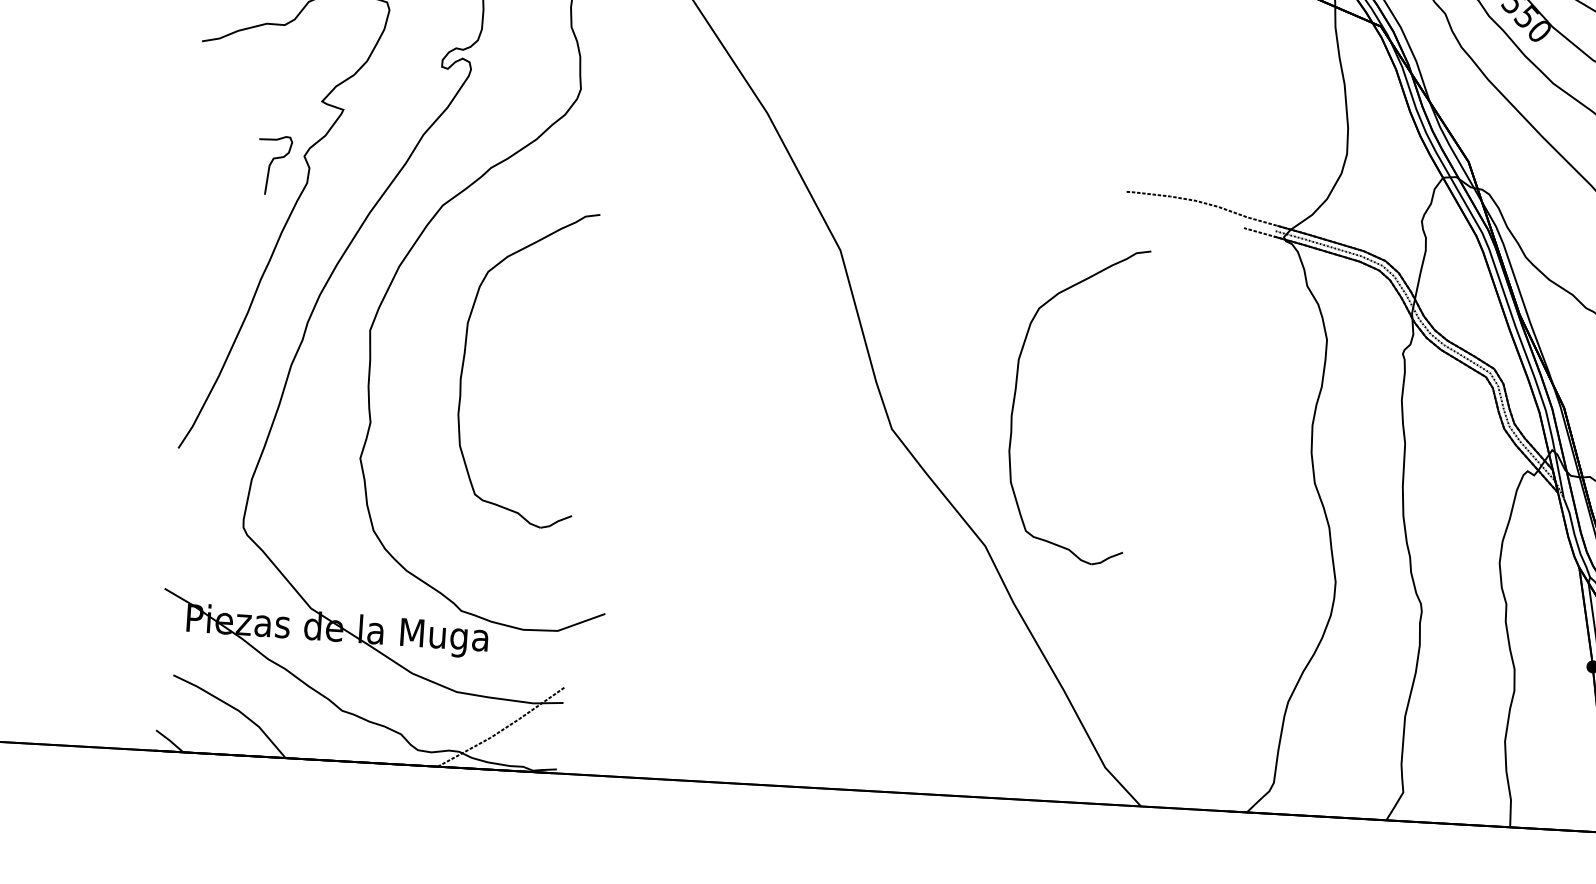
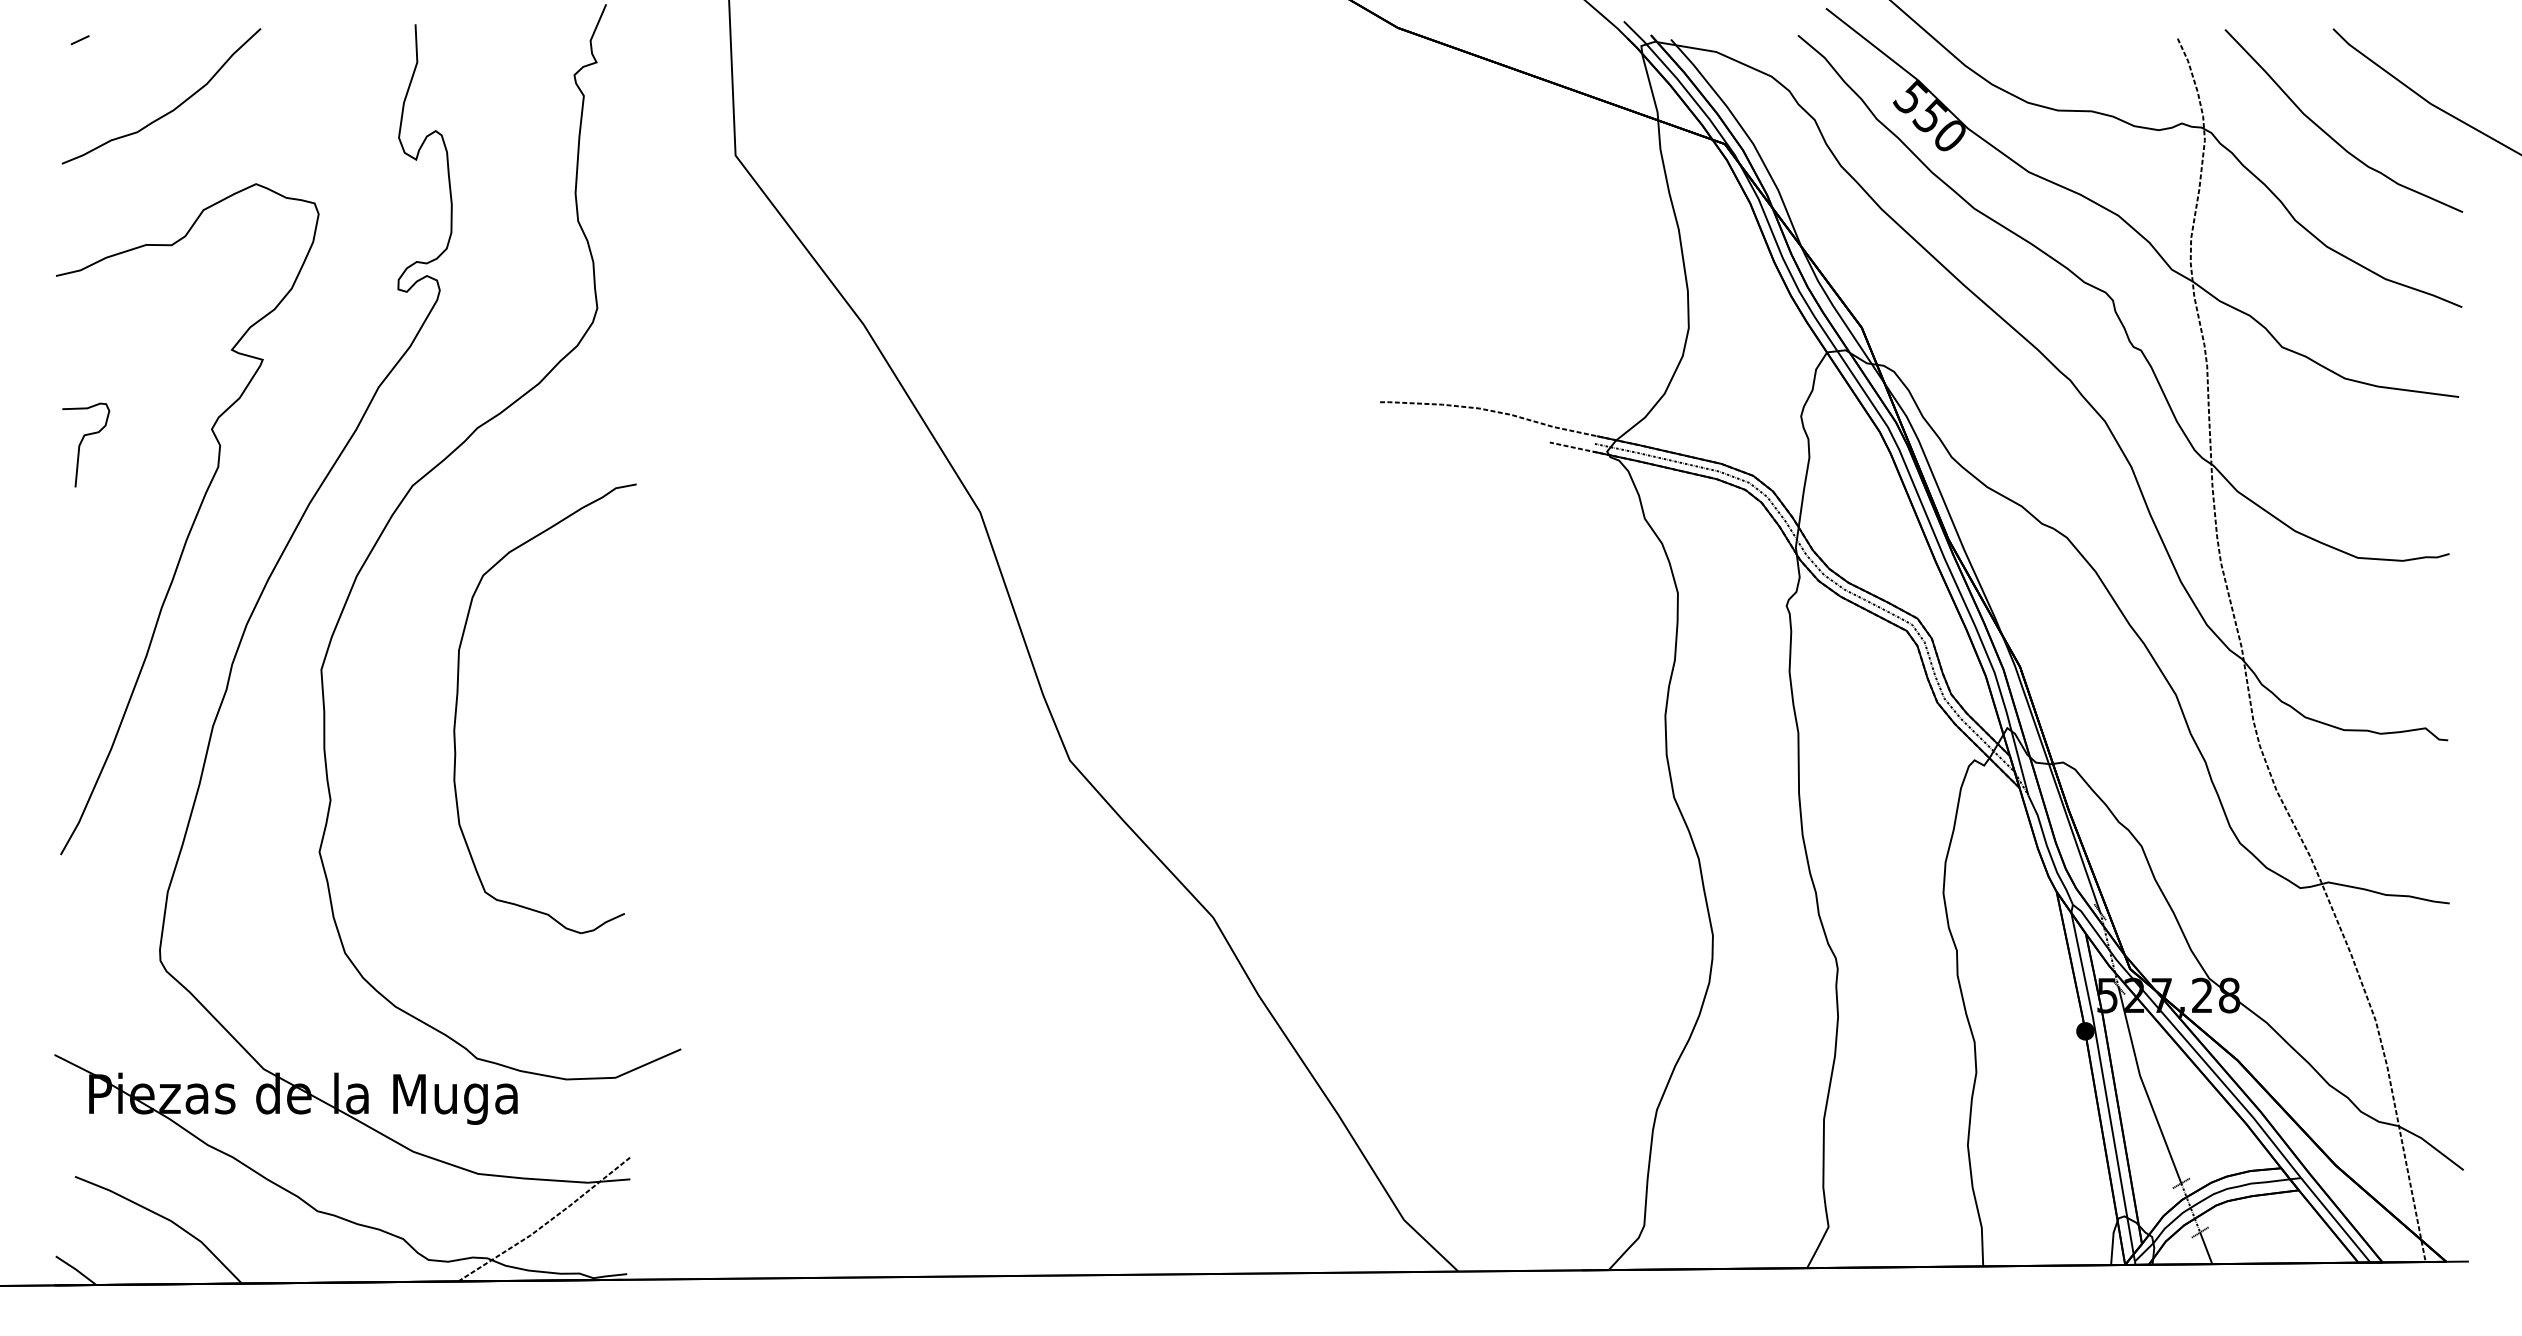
curve: (271, 162) -> (82, 441), moved
part: (1016, 391) -> (1242, 695), removed

